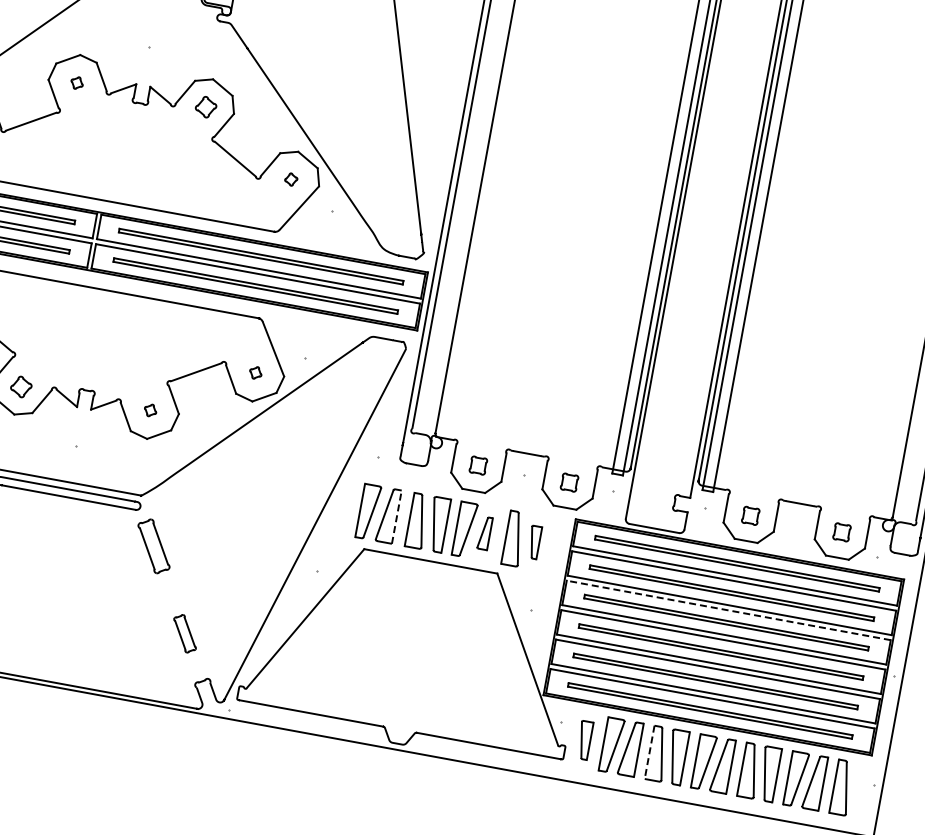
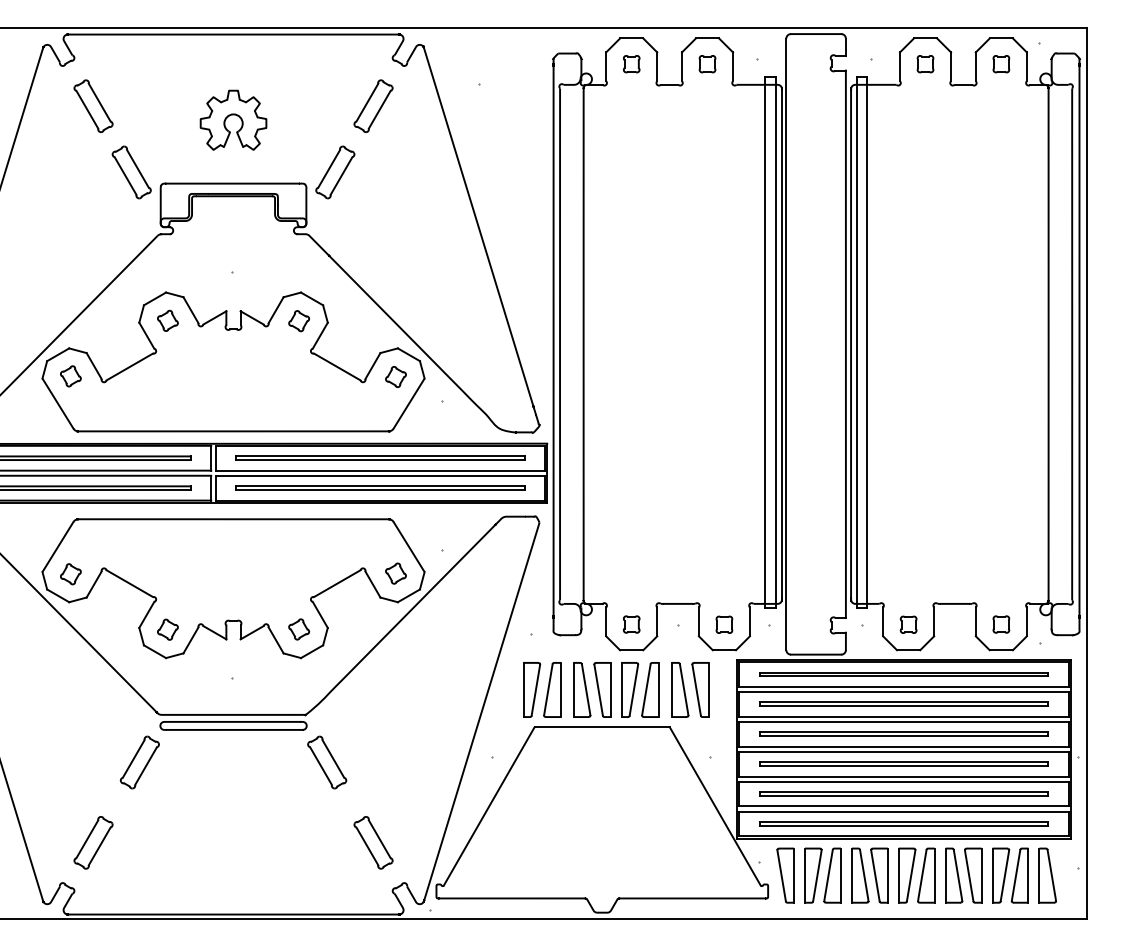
part: (76, 82) -> (167, 320), size x1.67
part: (290, 179) -> (395, 376), size x1.67
part: (255, 372) -> (395, 573), size x1.67
part: (150, 410) -> (299, 629), size x1.67
line: (396, 516) -> (560, 689), dashed -> solid
part: (485, 532) -> (650, 689), size x1.67
part: (534, 541) -> (700, 689), size x1.67
line: (729, 610) -> (904, 721), dashed -> solid
part: (185, 633) -> (373, 842), size x1.43
part: (584, 740) -> (785, 875), size x1.43
line: (649, 753) -> (851, 876), dashed -> solid

